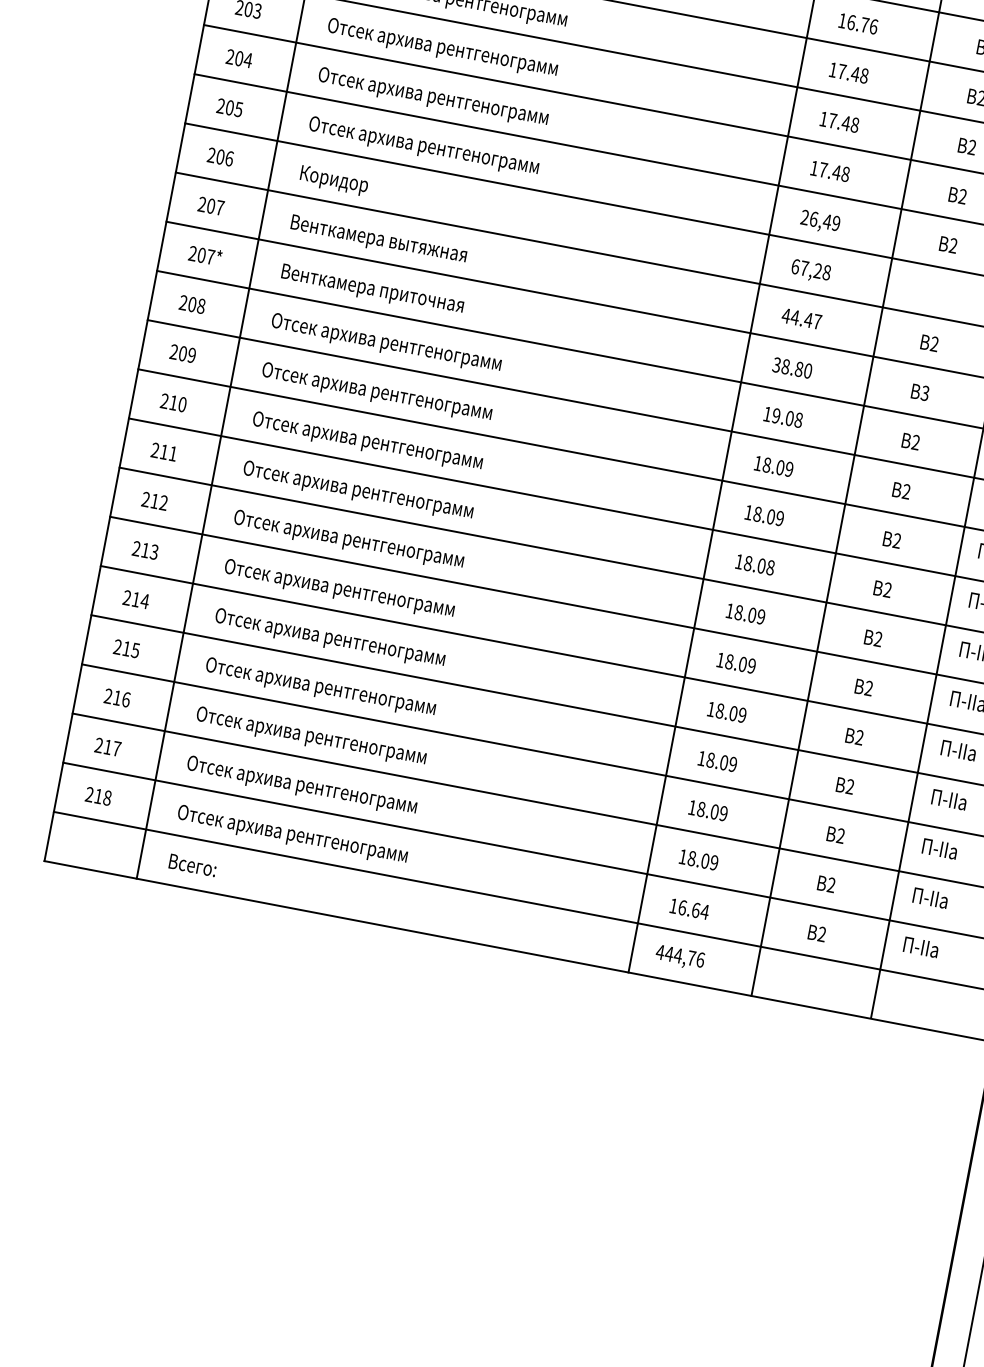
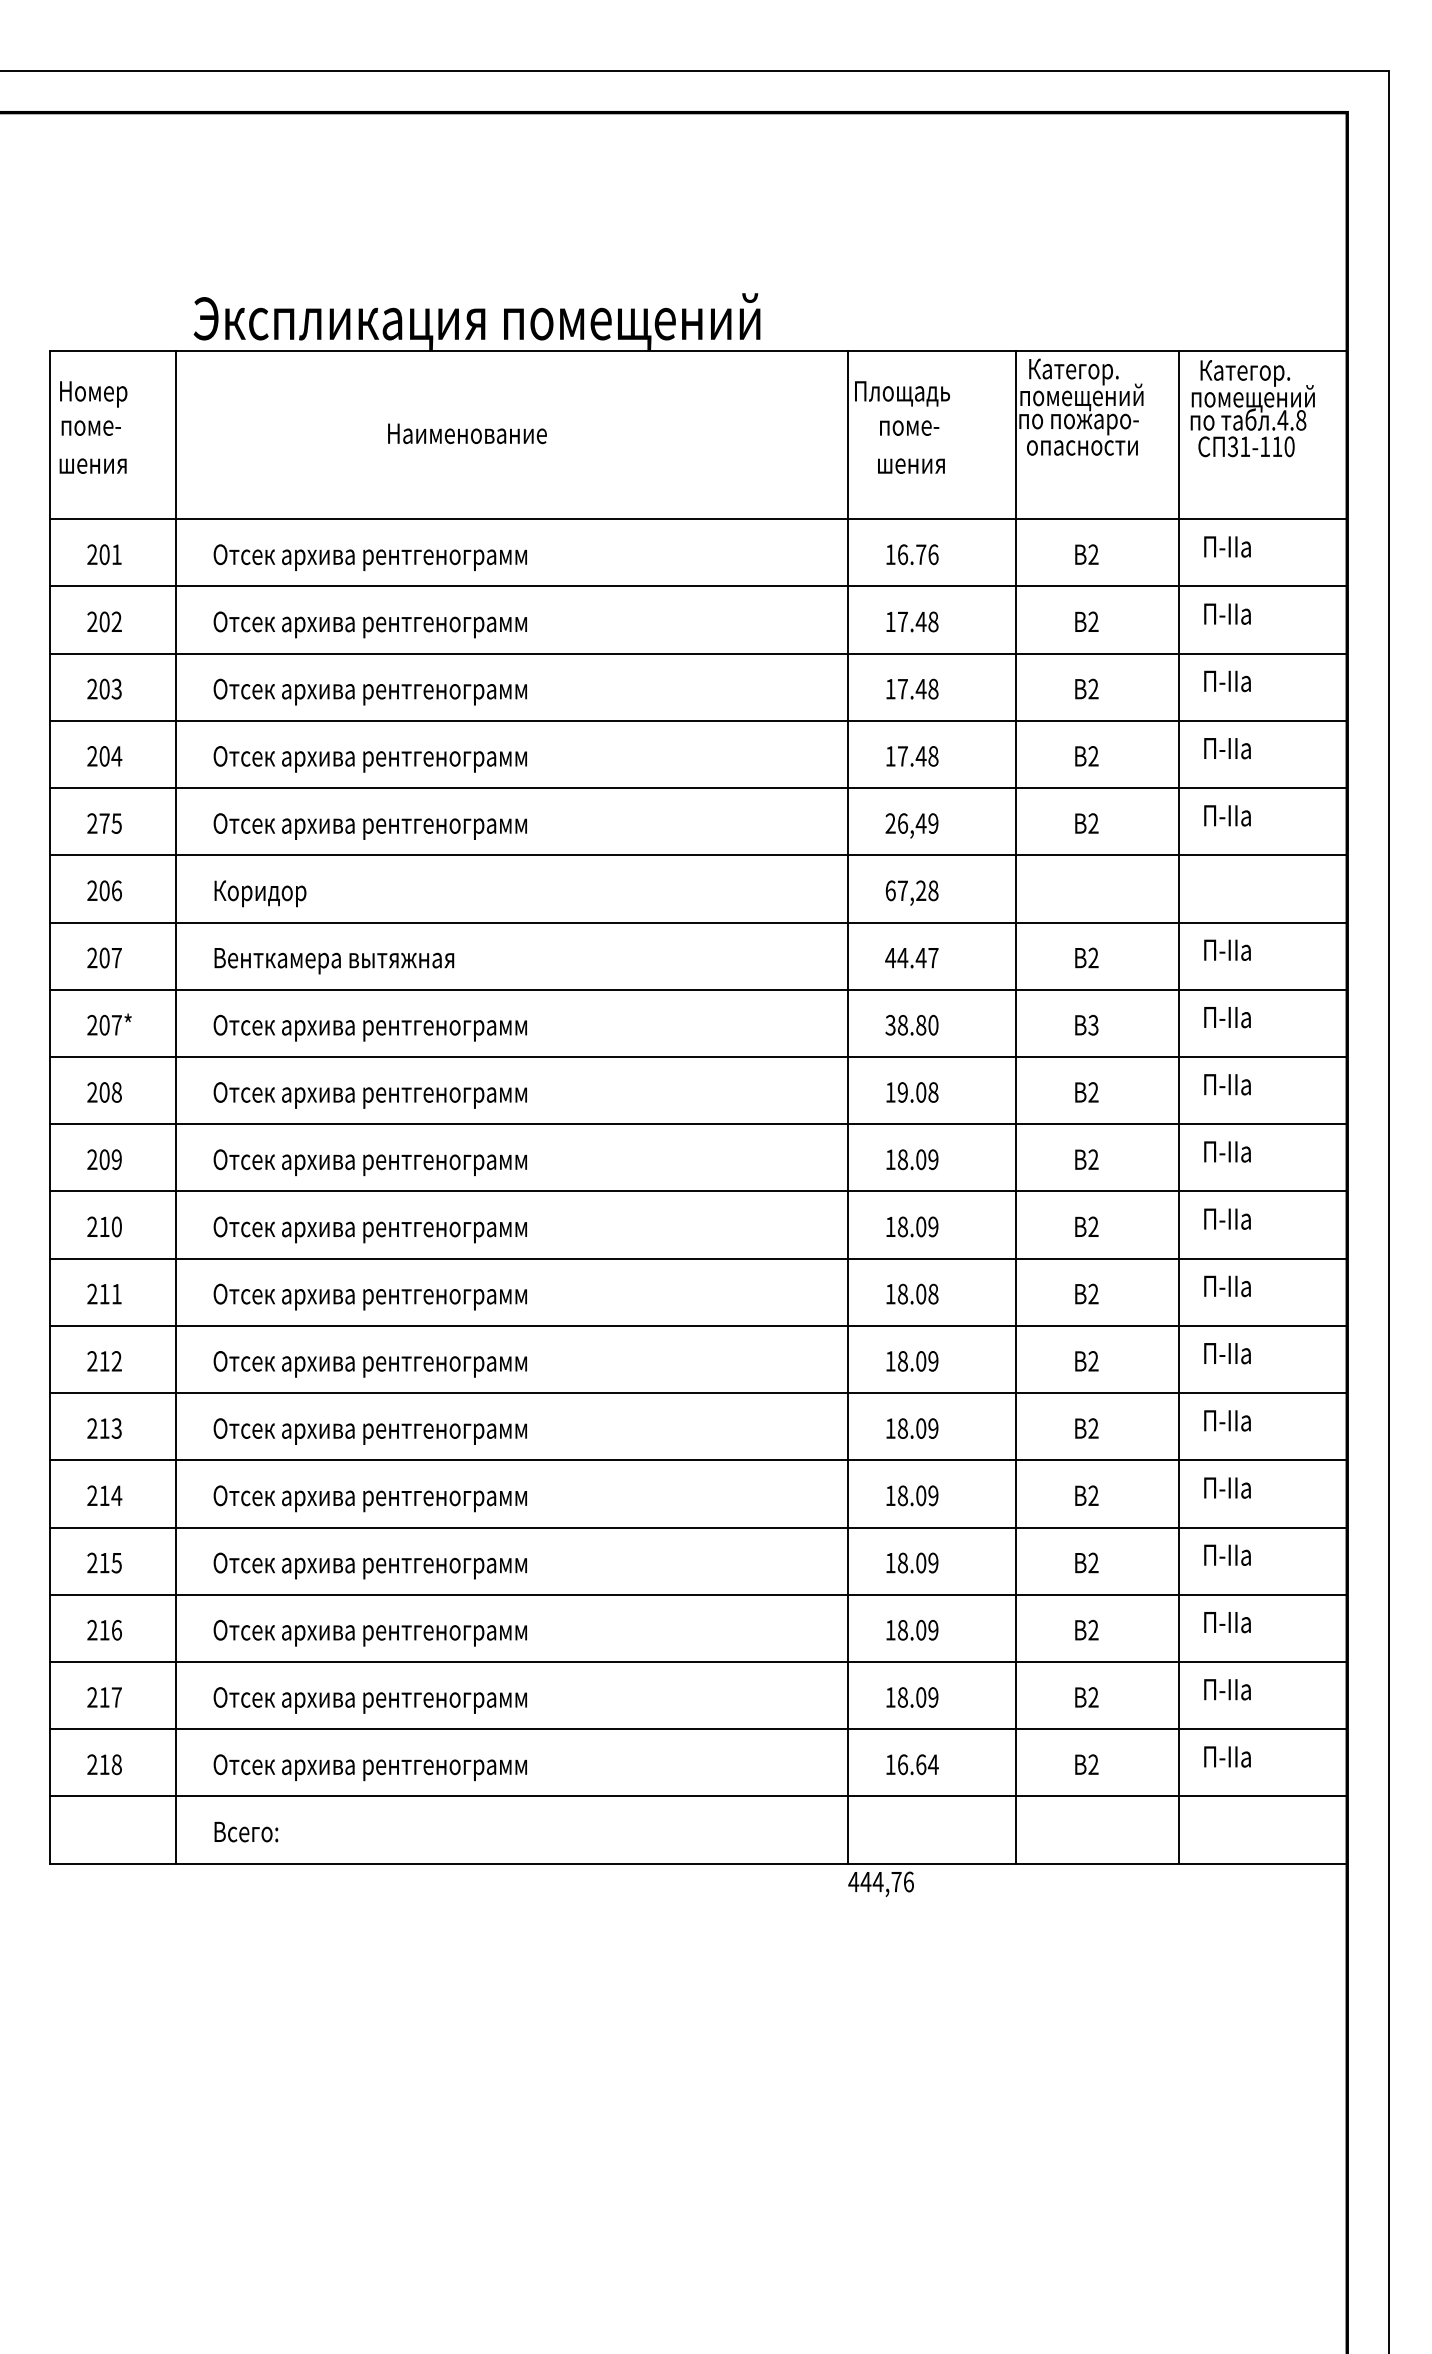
text: (229, 107) -> (104, 823), 205 -> 275
text: (395, 294) -> (369, 1027), Венткамера приточная -> Отсек архива рентгенограмм
text: (679, 957) -> (880, 1883), moved

